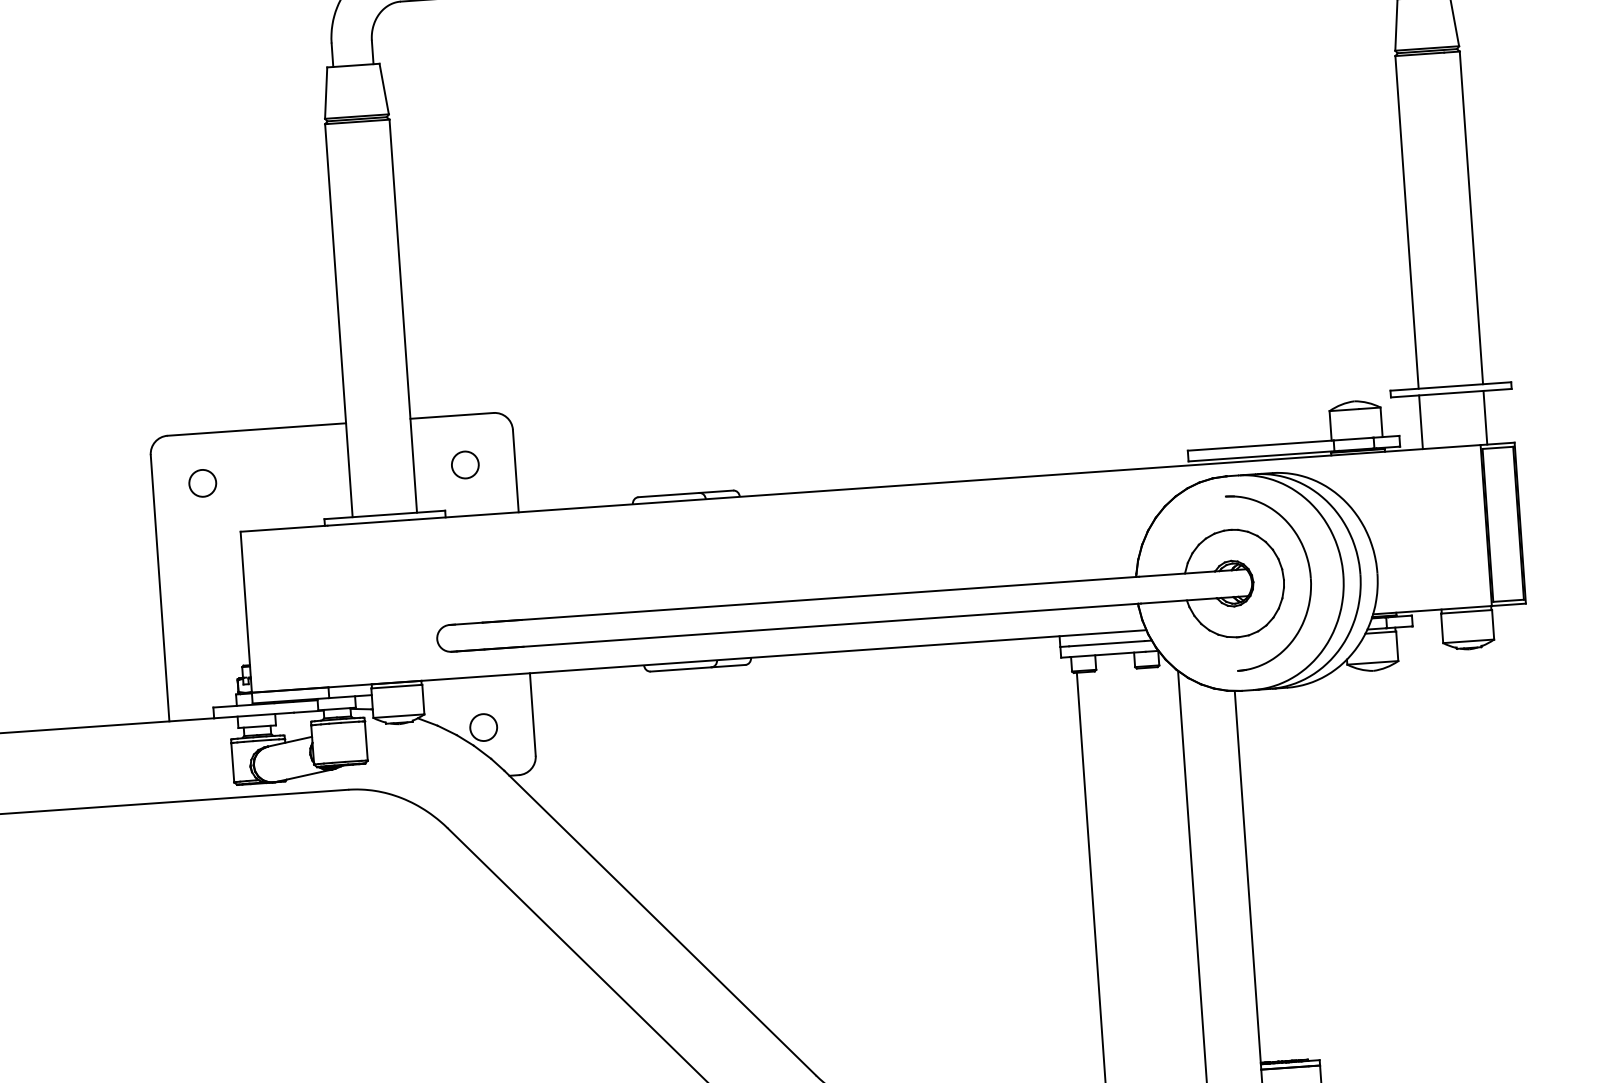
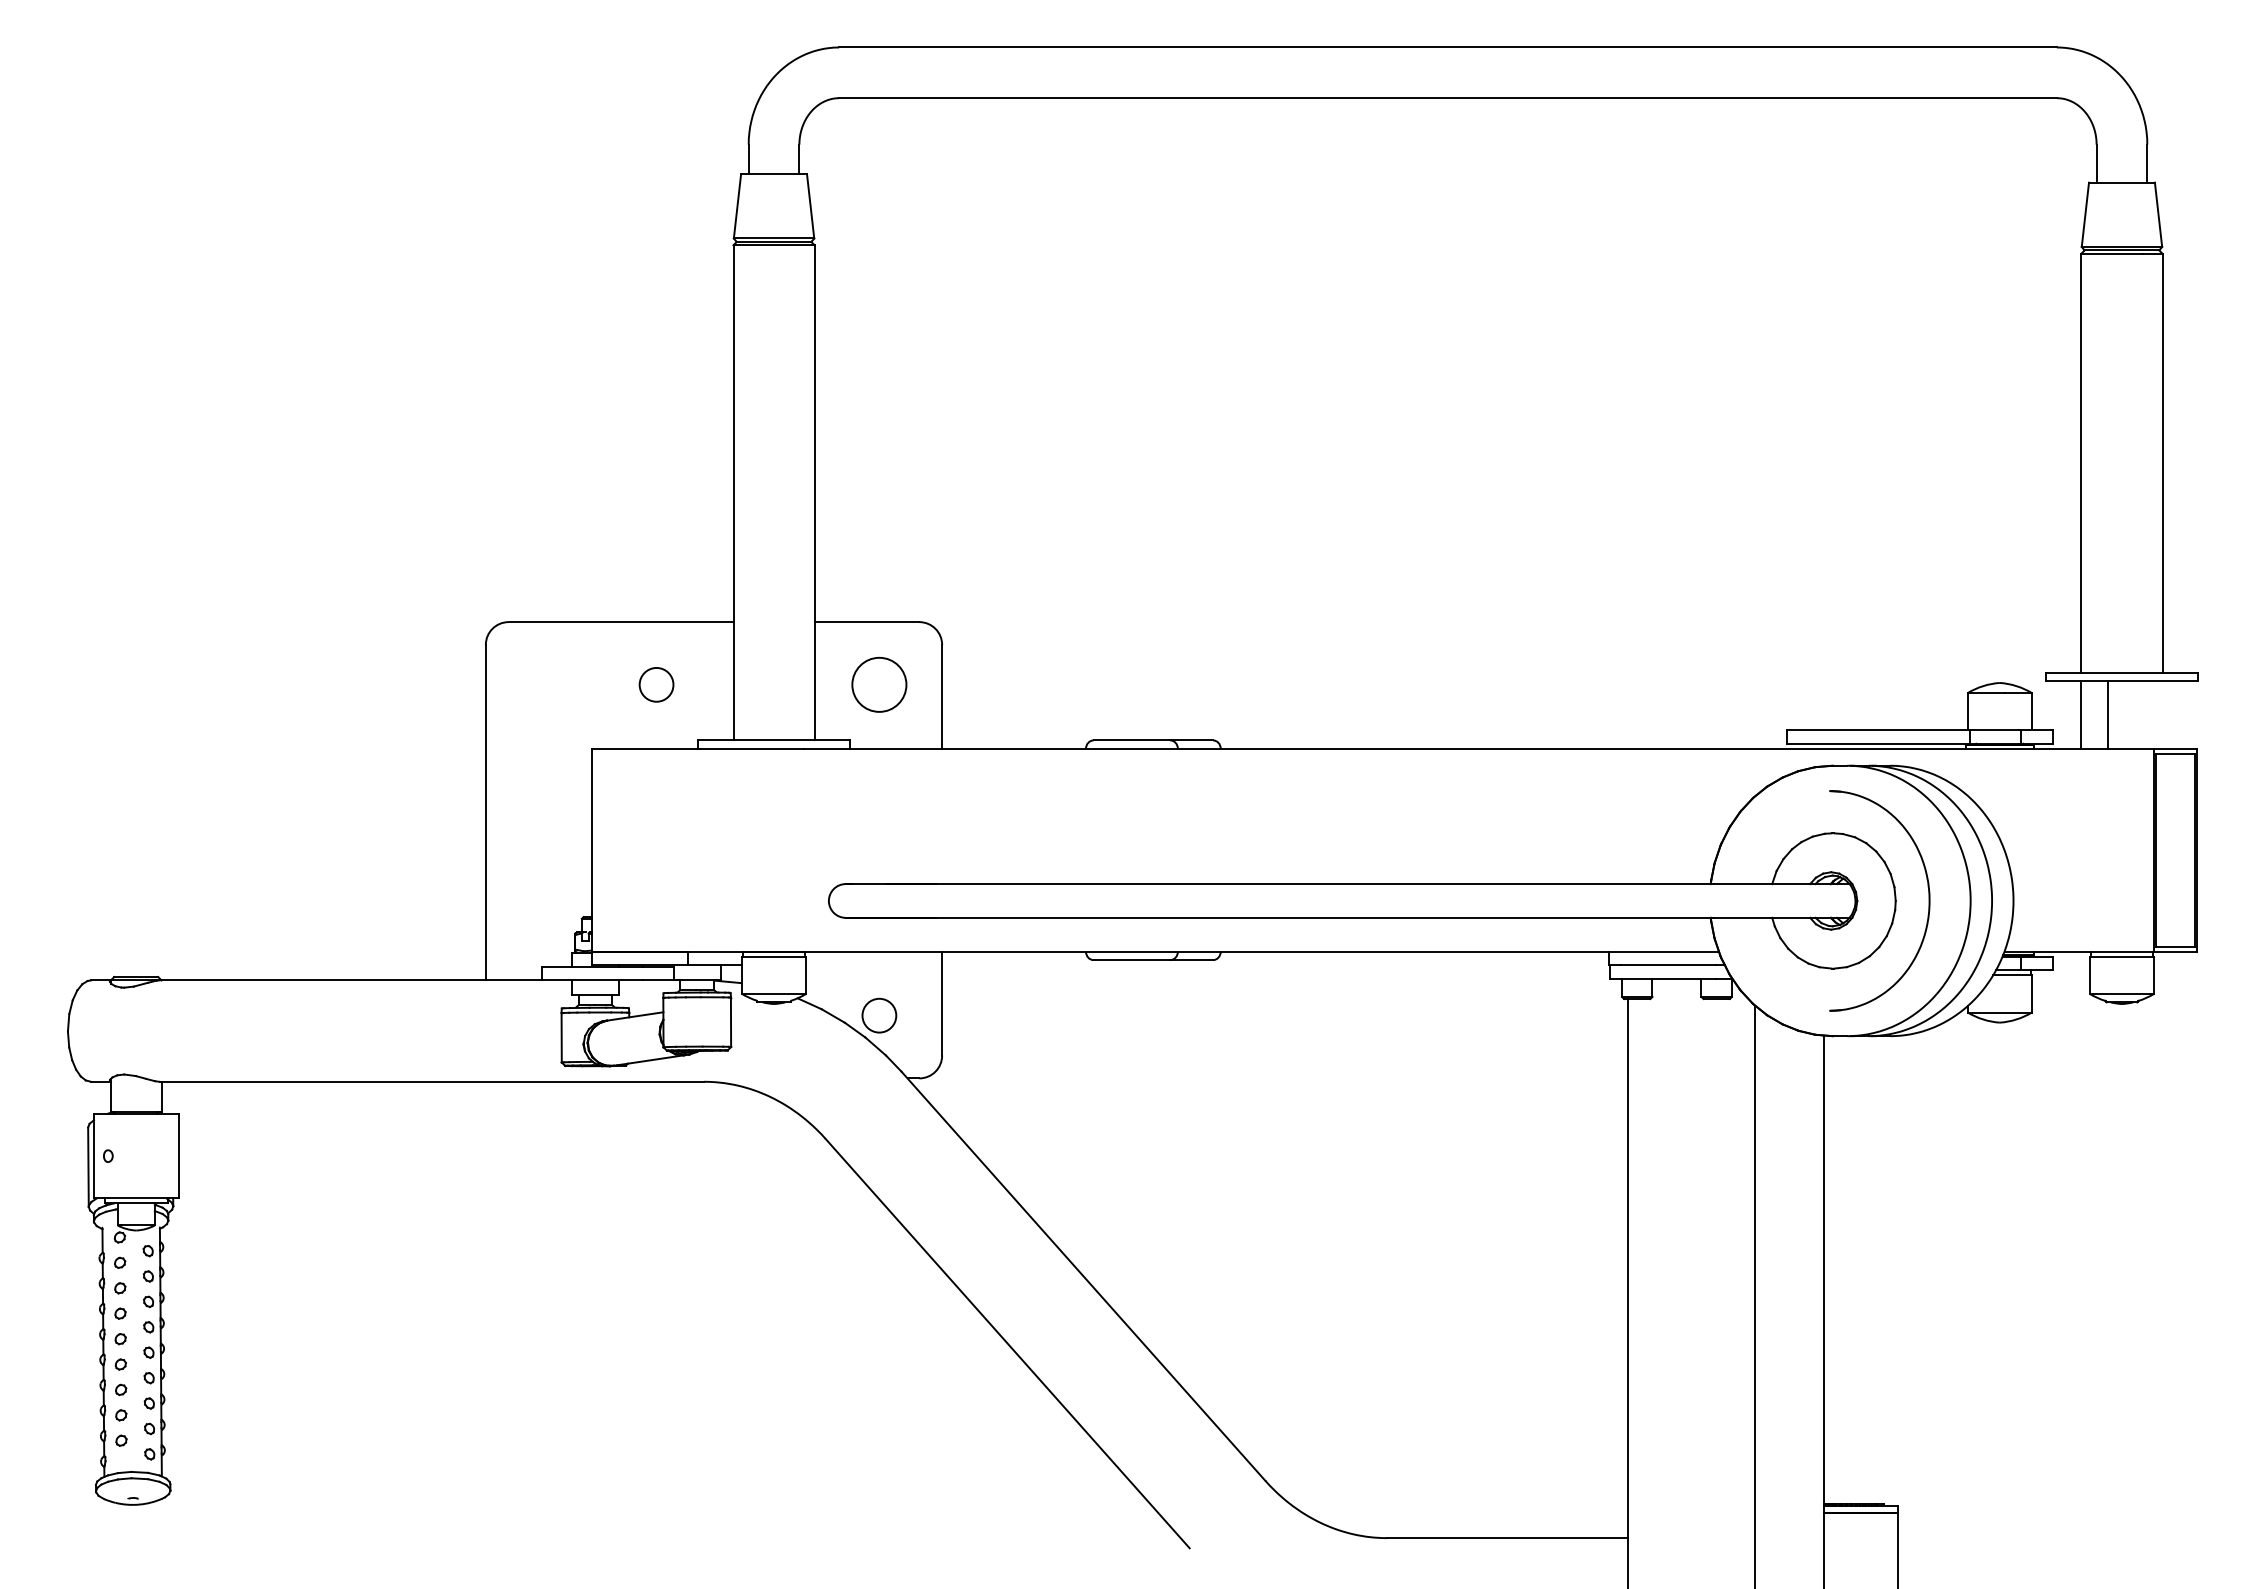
line: (1485, 417) -> (2107, 714), moved
circle: (465, 464) -> (879, 684), size x1.6
circle: (202, 483) -> (656, 684), moved

